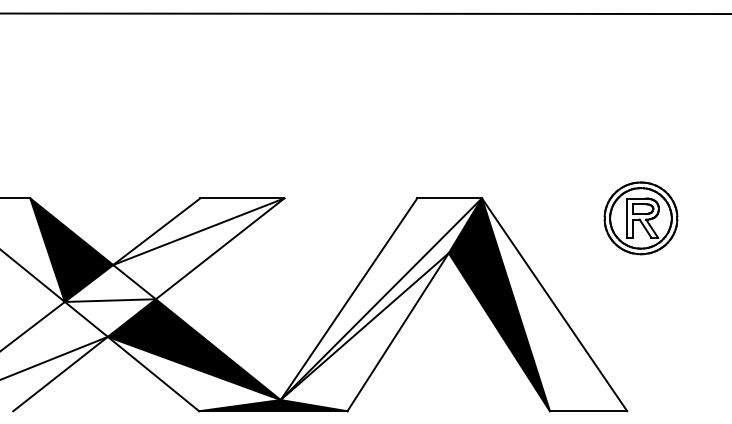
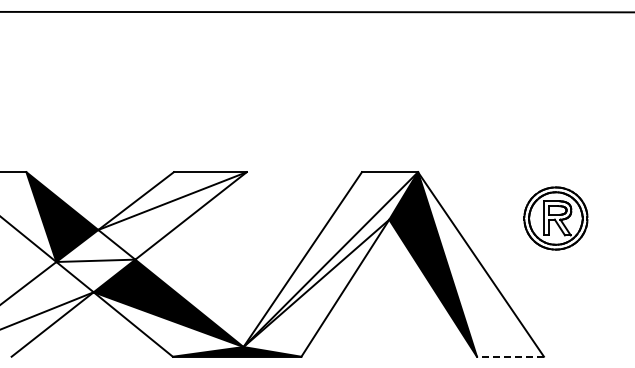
part: (640, 218) -> (555, 218), moved
line: (588, 410) -> (510, 356), solid -> dashed

